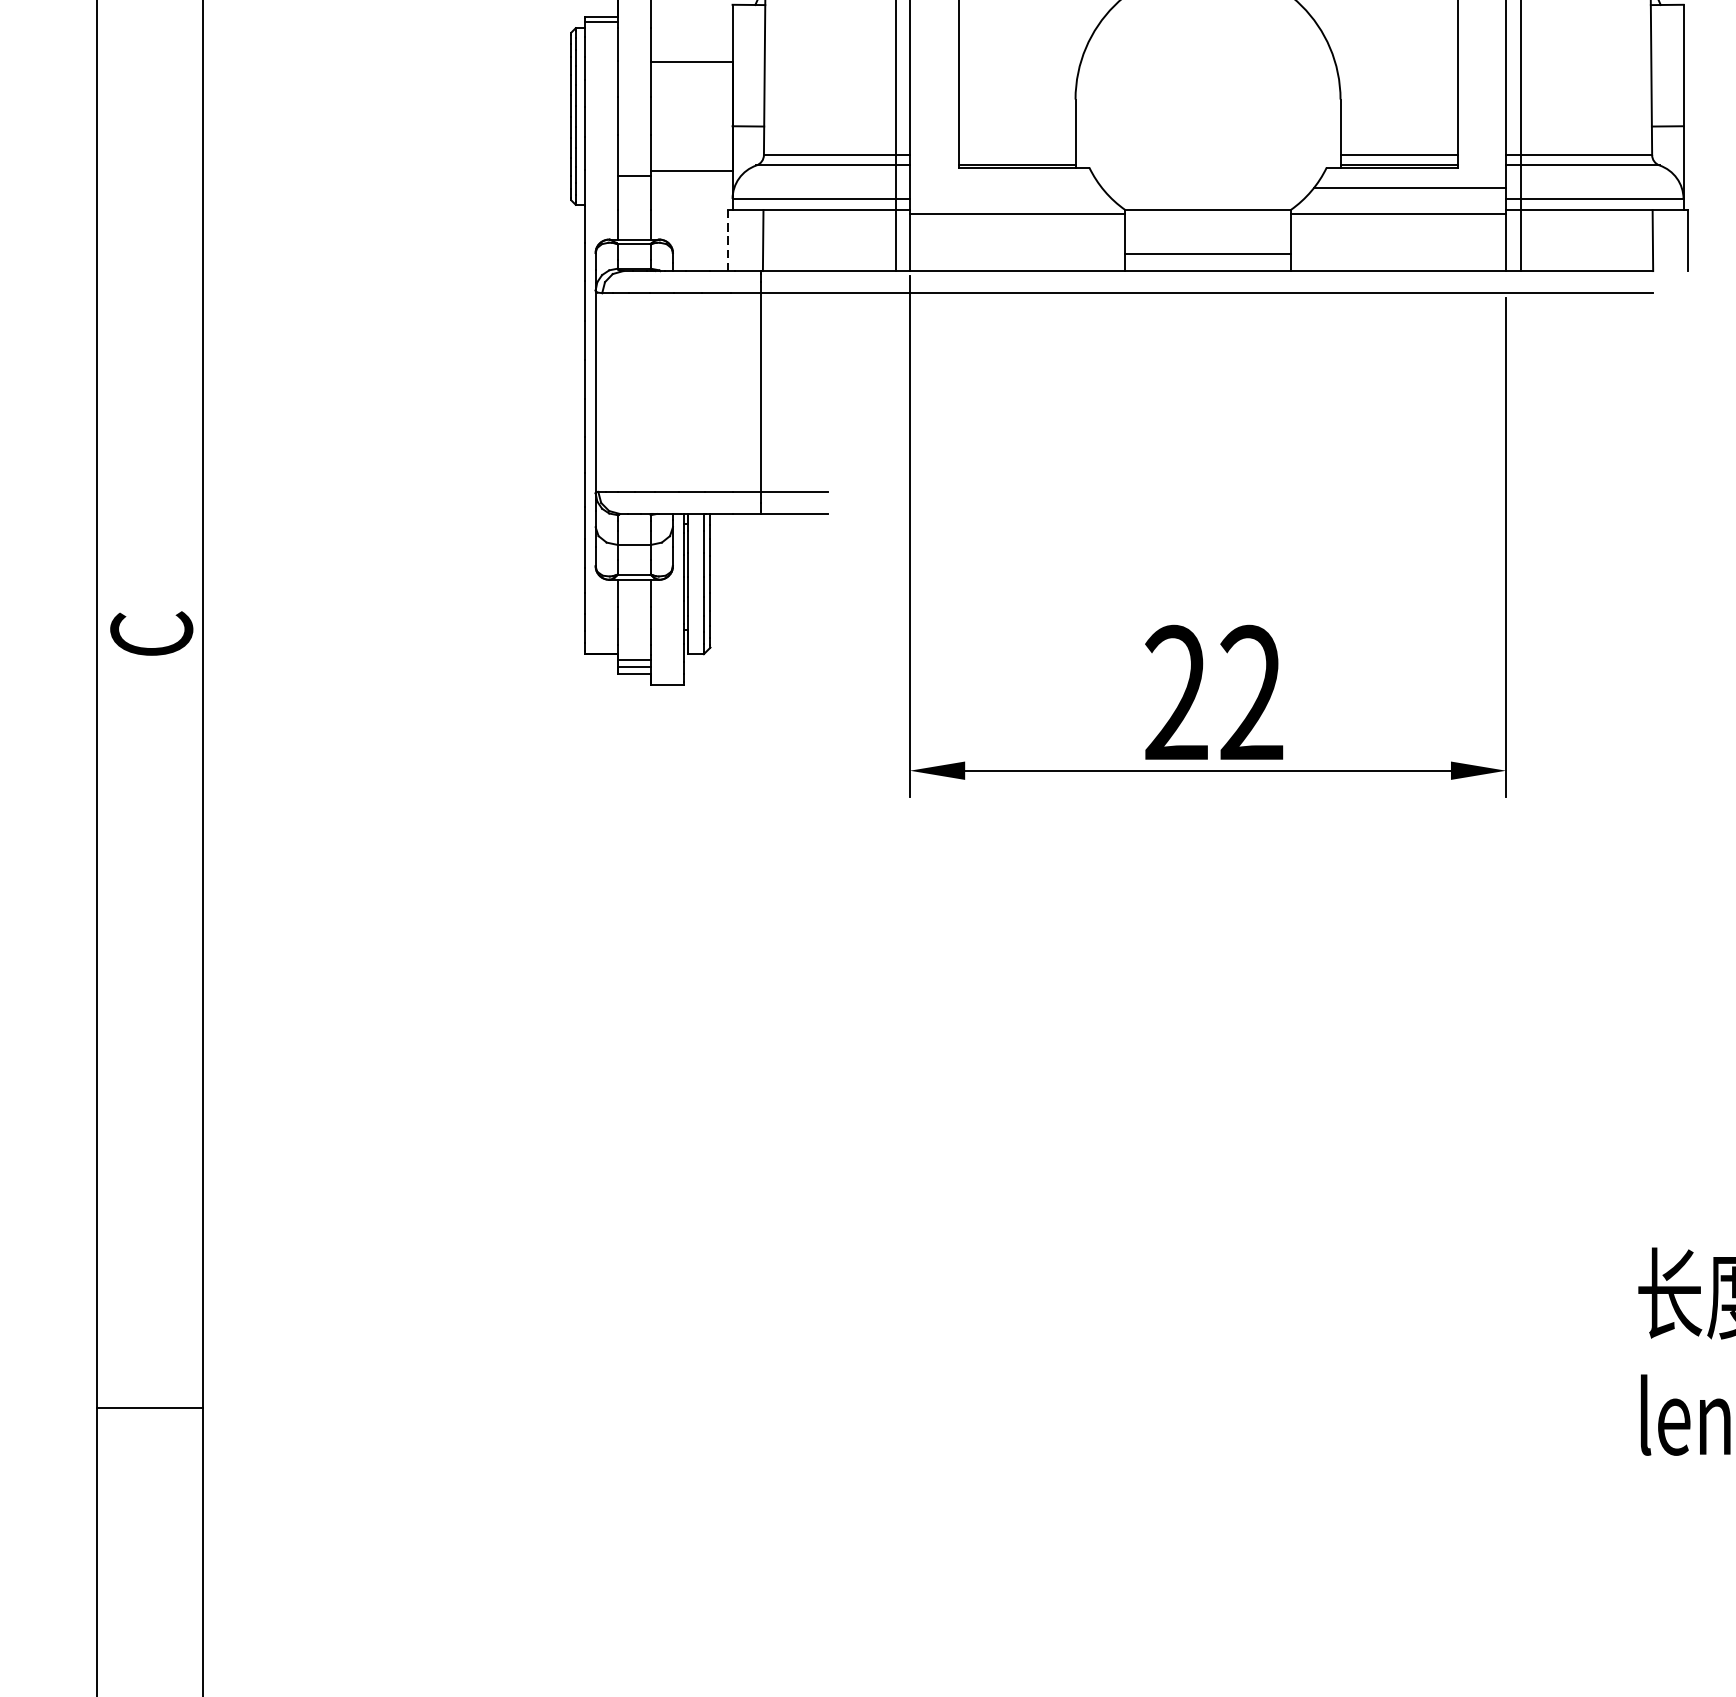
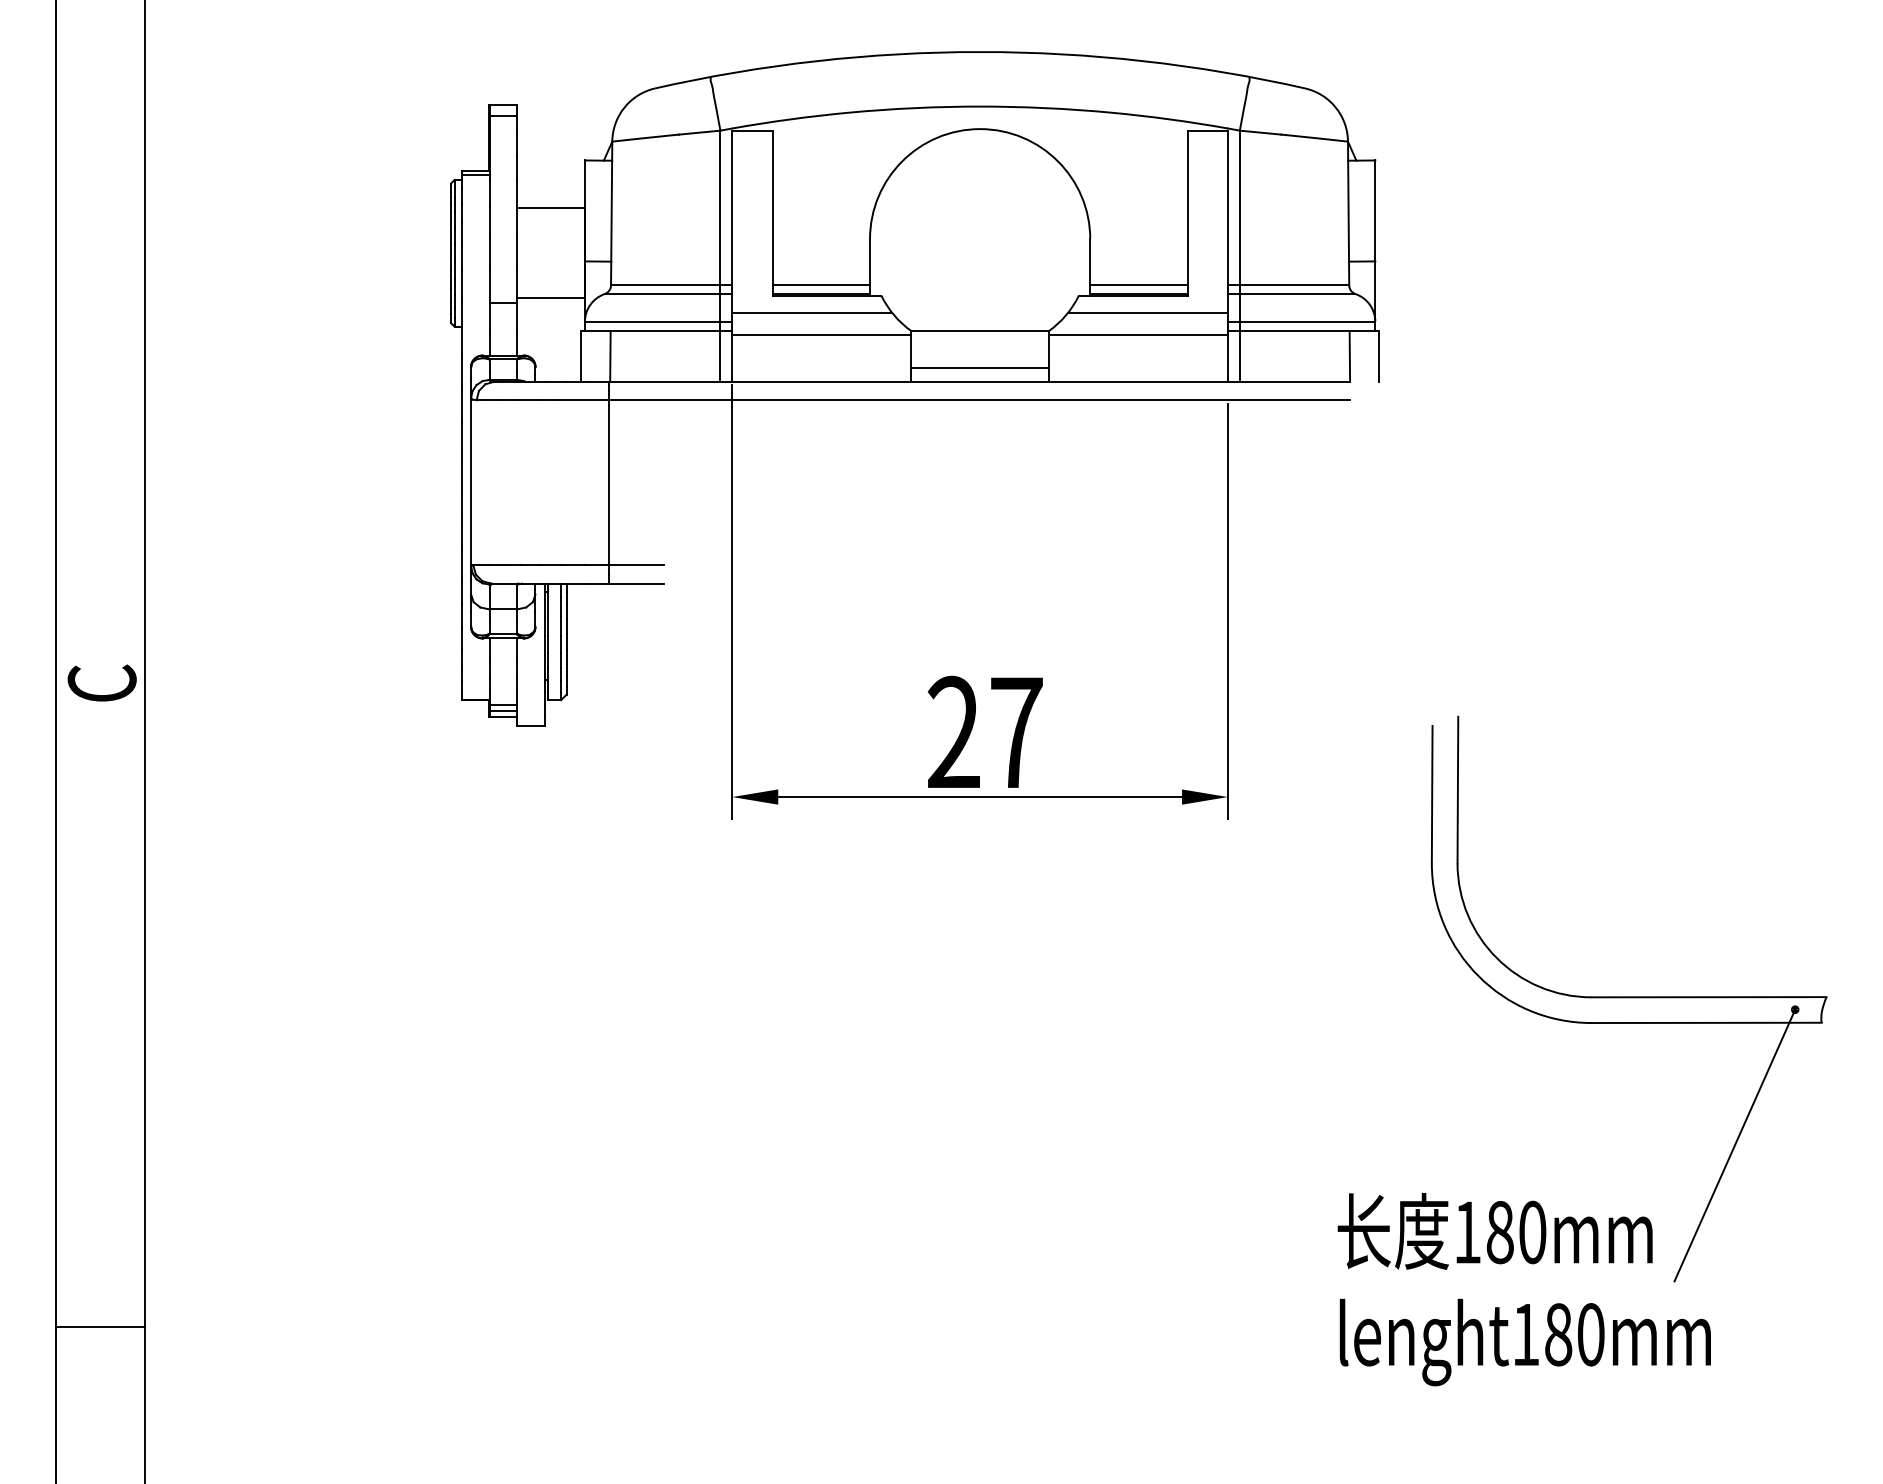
line: (1017, 155) -> (821, 285), added
line: (1005, 187) -> (811, 312), added
line: (728, 240) -> (581, 356), dashed -> solid
text: (1251, 691) -> (1016, 731), 22 -> 27

